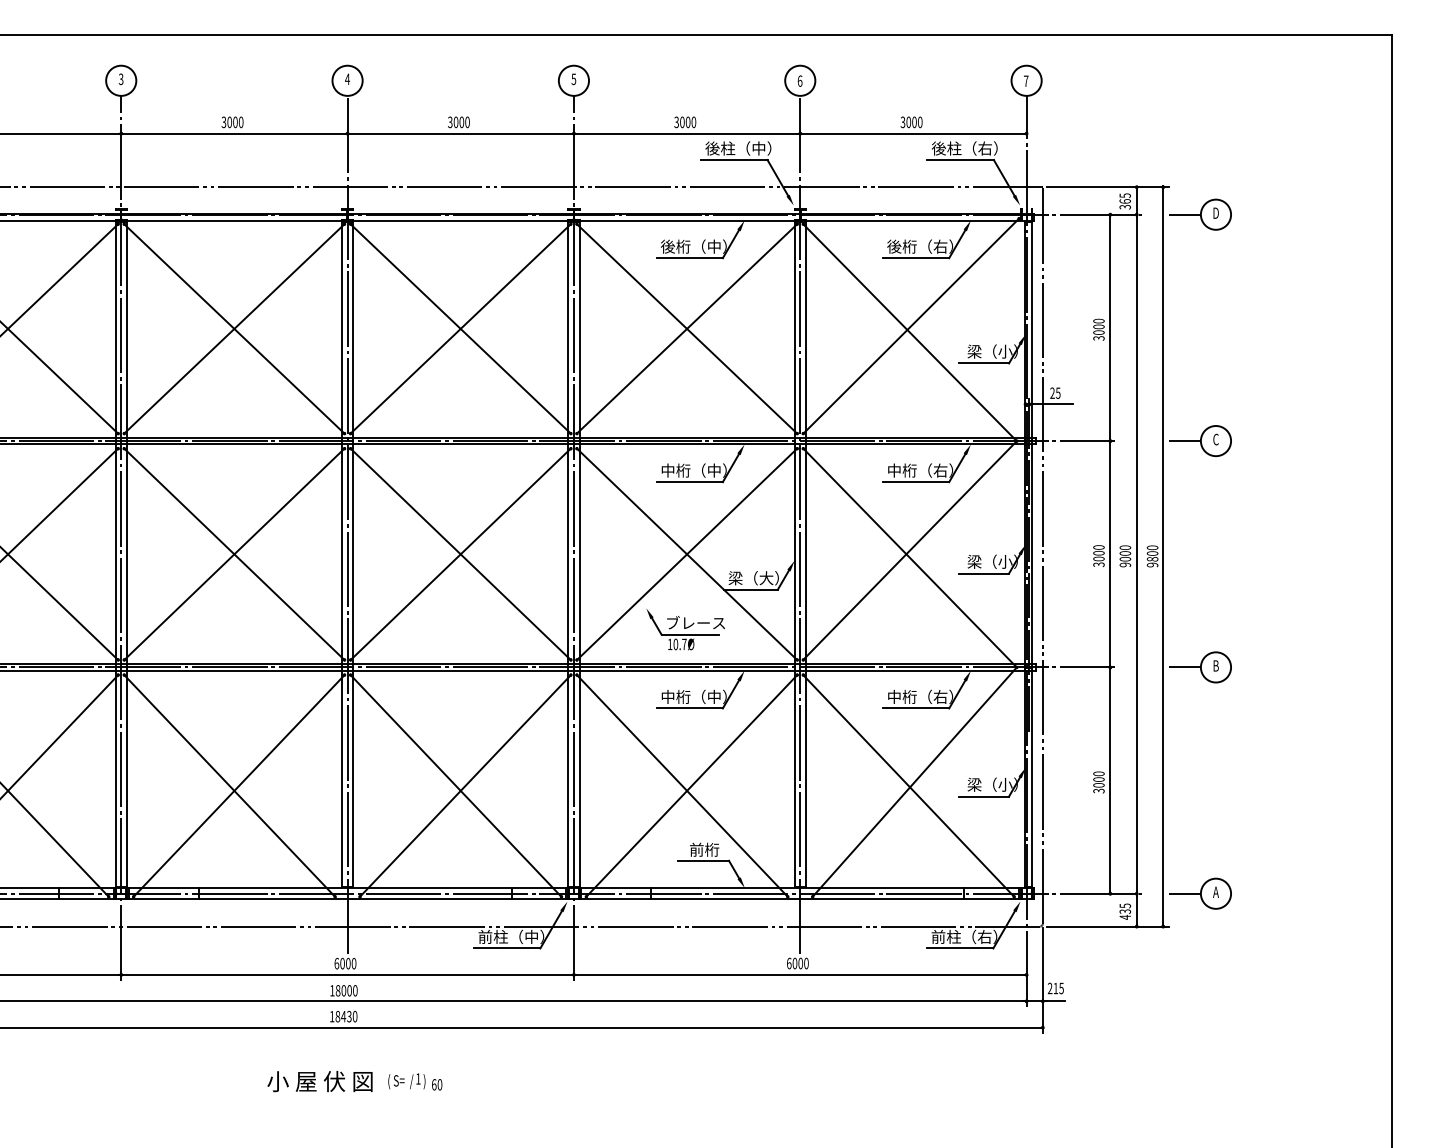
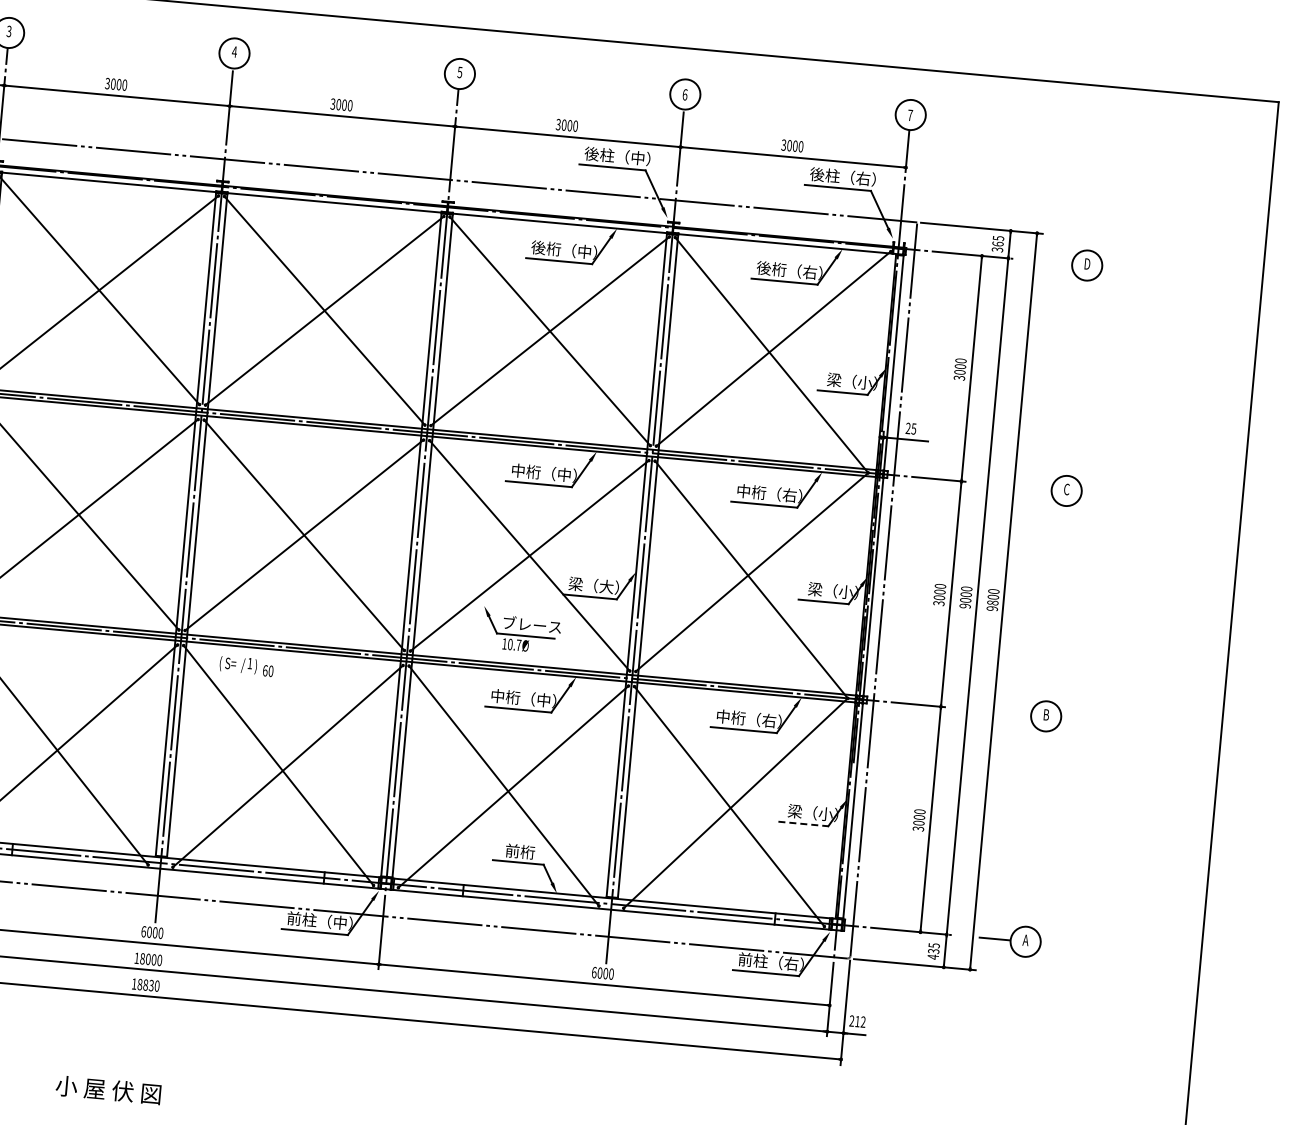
line: (1184, 214) -> (1055, 262), removed
line: (1184, 441) -> (1035, 488), removed
line: (1184, 667) -> (1014, 713), removed
line: (984, 796) -> (803, 823), solid -> dashed
text: (1061, 988) -> (863, 1022), 215 -> 212
text: (343, 1016) -> (145, 984), 18430 -> 18830
text: (319, 1081) -> (107, 1089), moved
text: (415, 1081) -> (246, 665), moved

